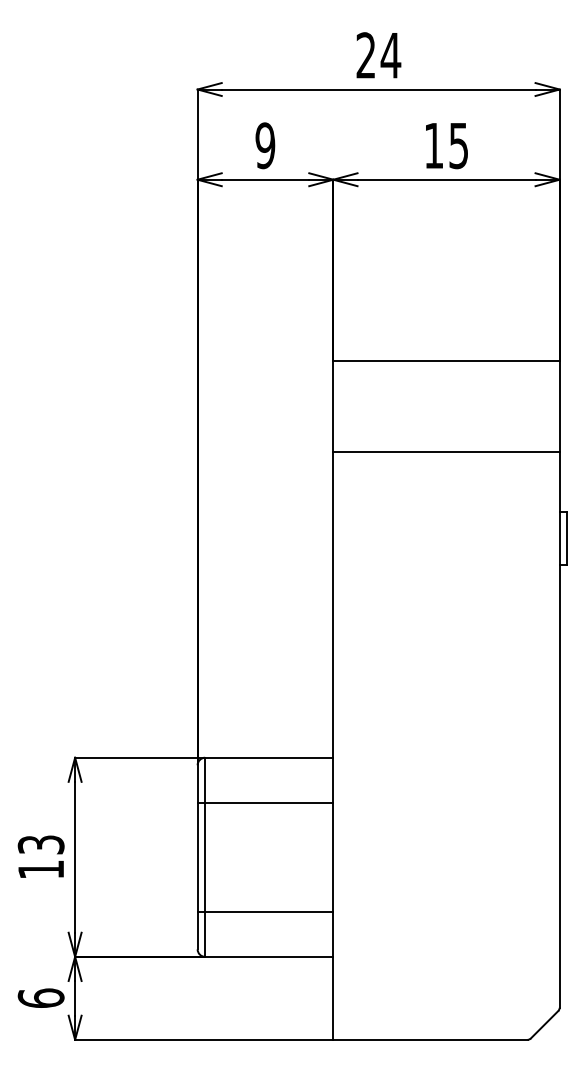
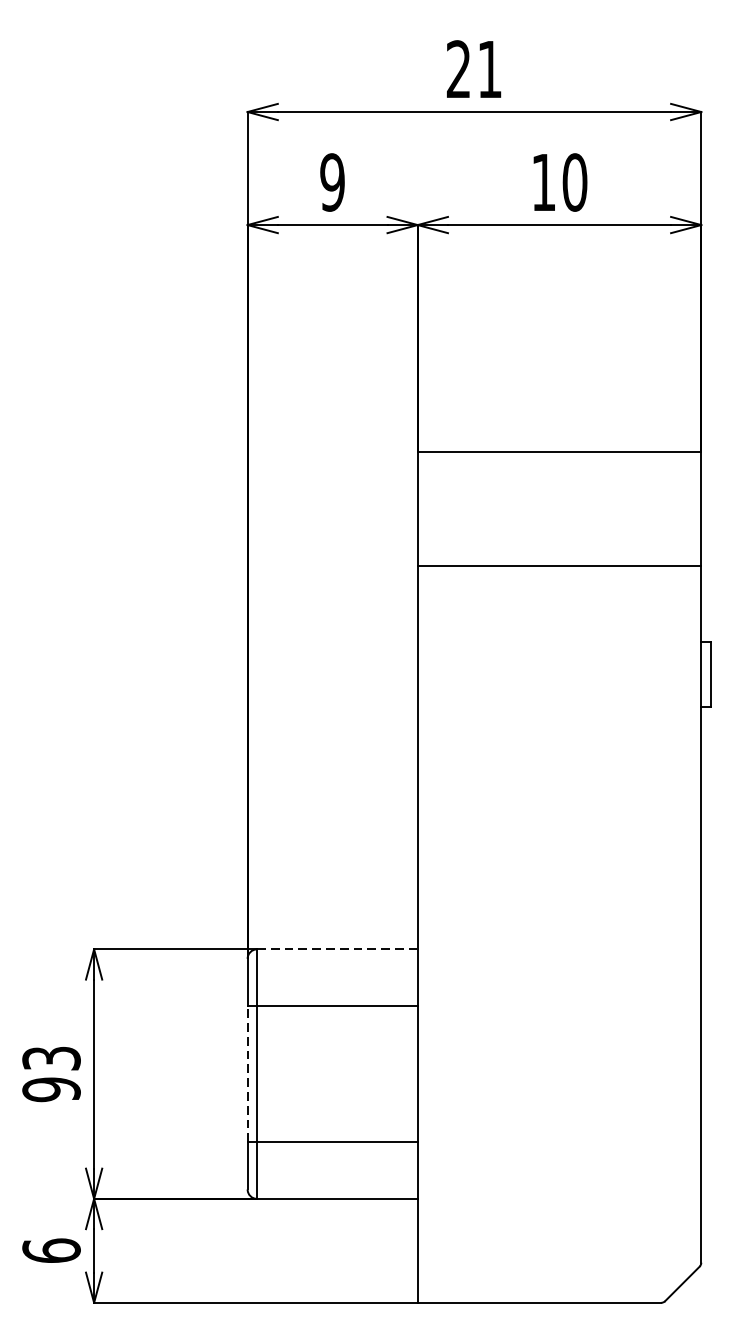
text: (390, 55) -> (489, 69), 24 -> 21
text: (458, 145) -> (574, 182), 15 -> 10
line: (269, 757) -> (337, 949), solid -> dashed
line: (197, 856) -> (247, 1073), solid -> dashed
text: (40, 869) -> (50, 1089), 13 -> 93

